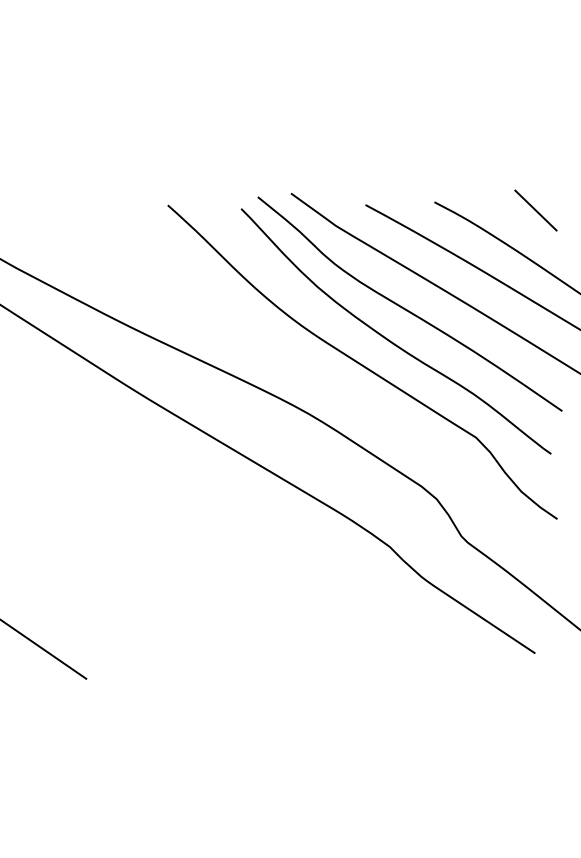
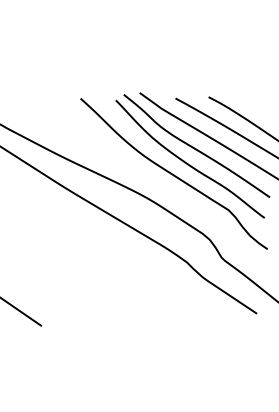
line: (534, 209) -> (256, 100), removed

